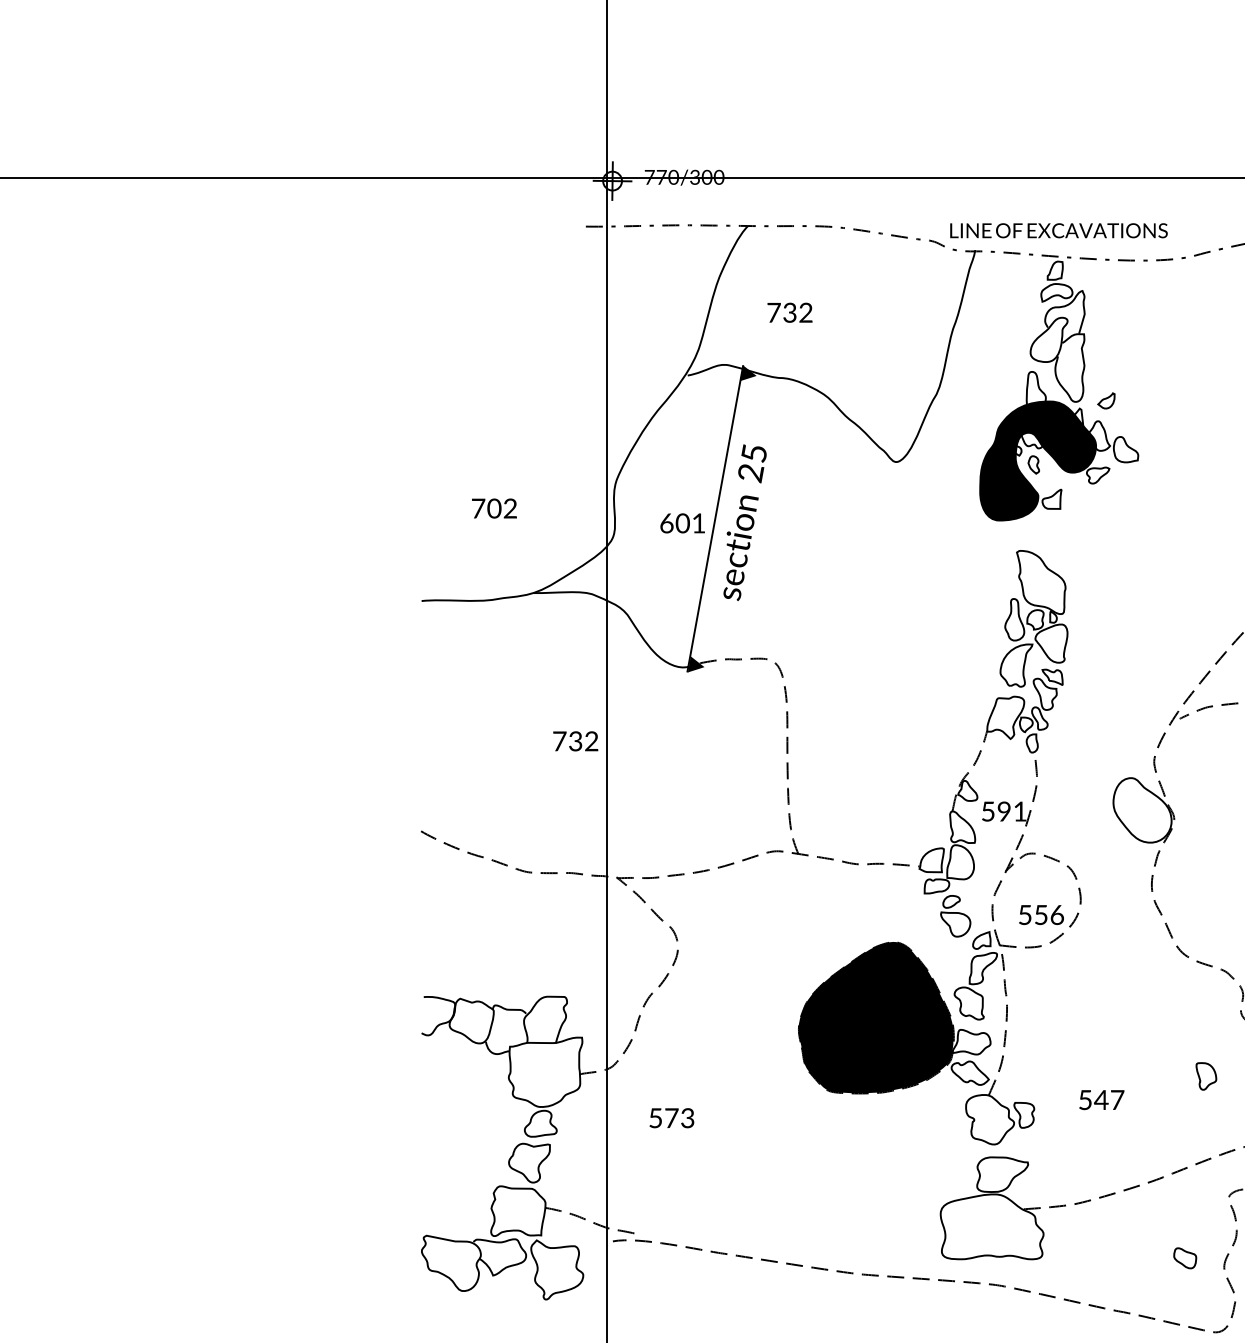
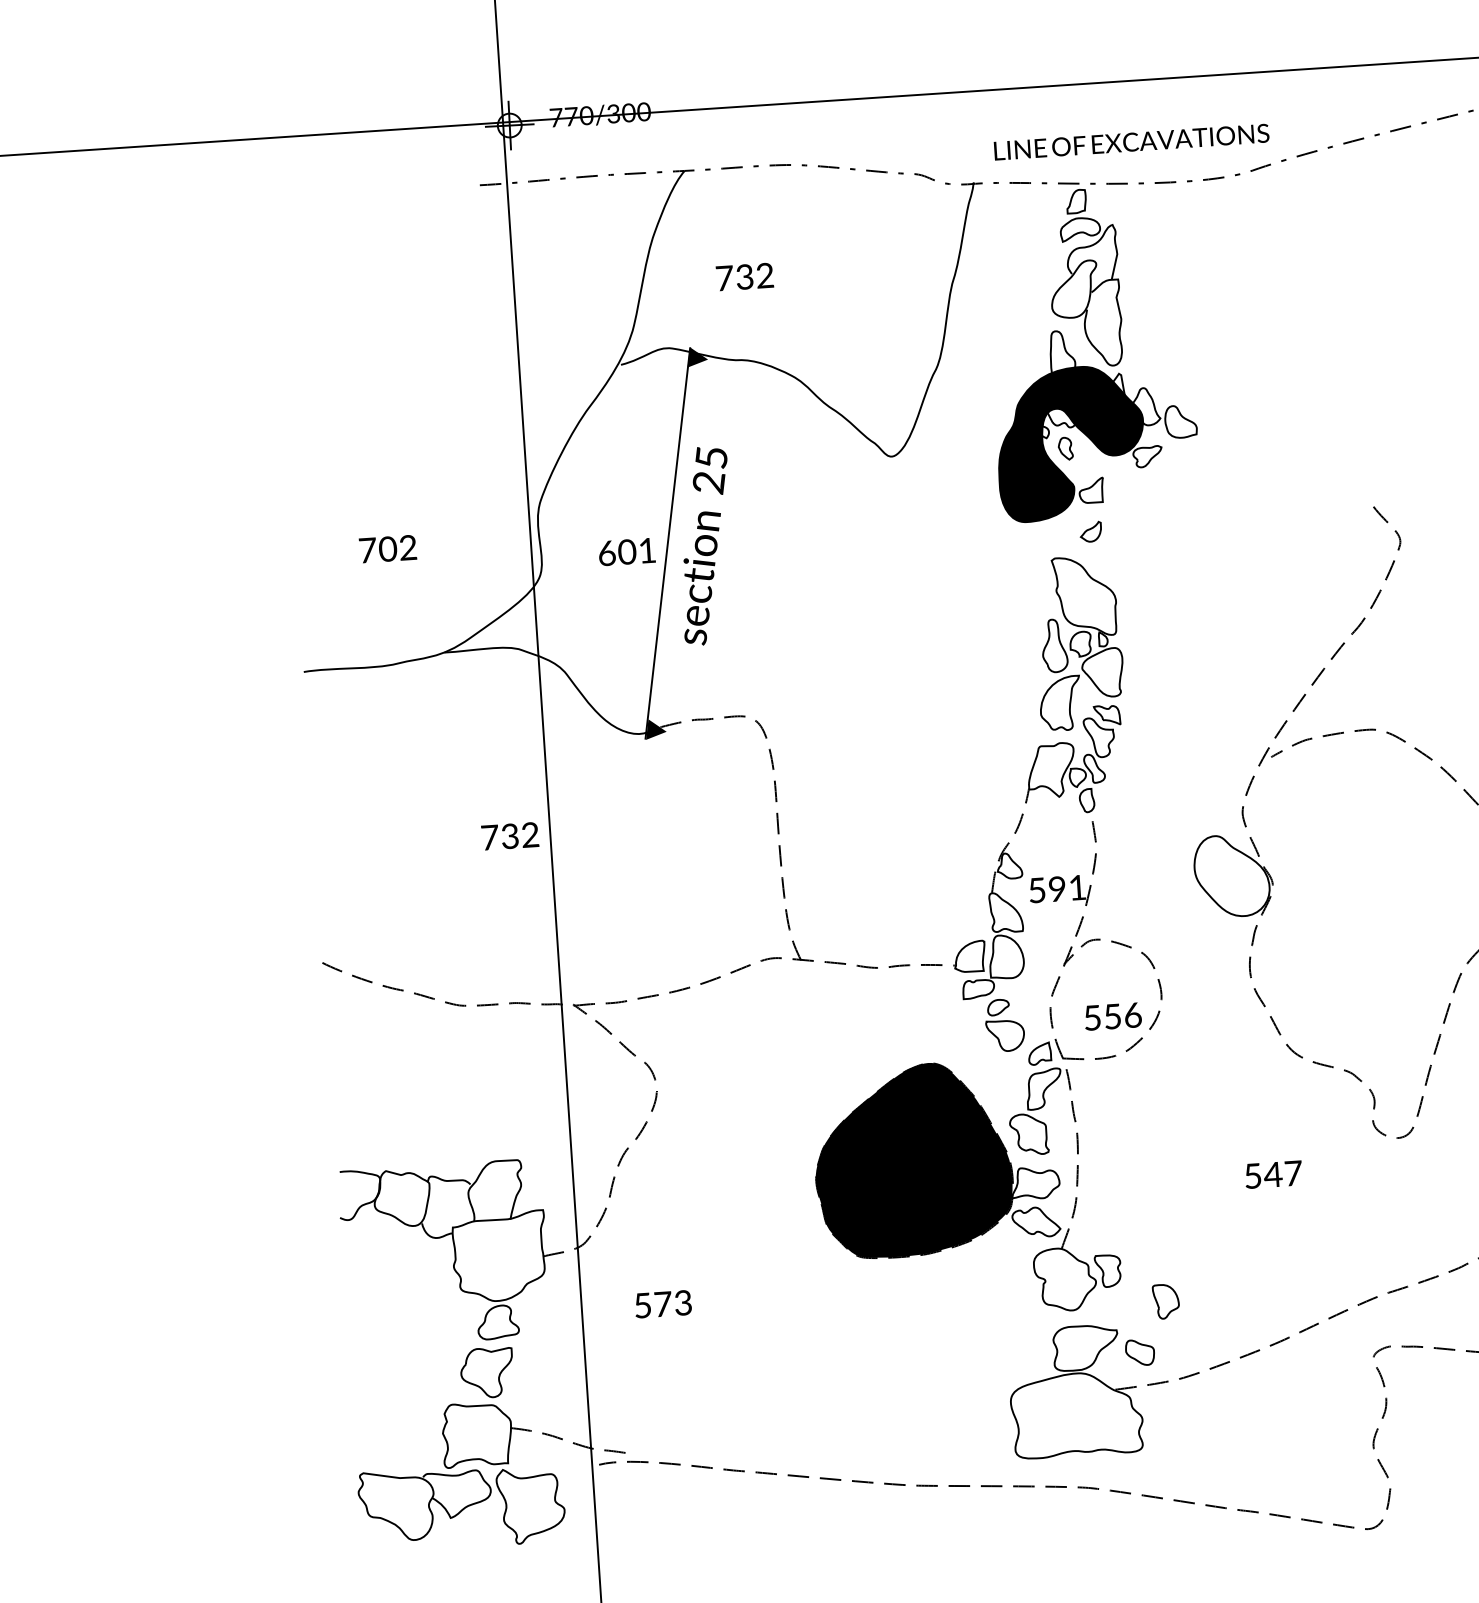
text: (1058, 230) -> (1131, 141), moved
part: (1106, 400) -> (1091, 531), moved
part: (1206, 1076) -> (1166, 1301), moved
text: (1101, 1100) -> (1273, 1175), moved
part: (1185, 1258) -> (1140, 1352), moved

